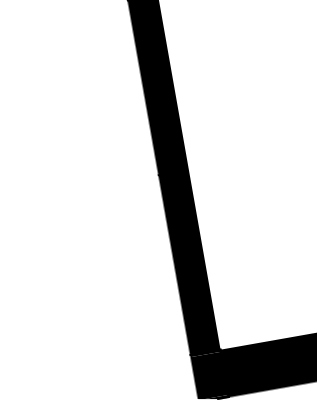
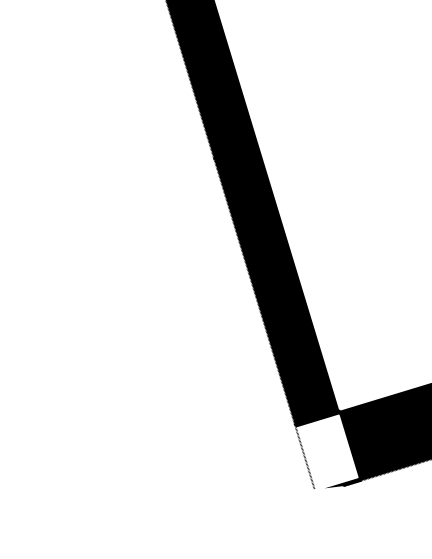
fill: (209, 375) -> (327, 451), removed

